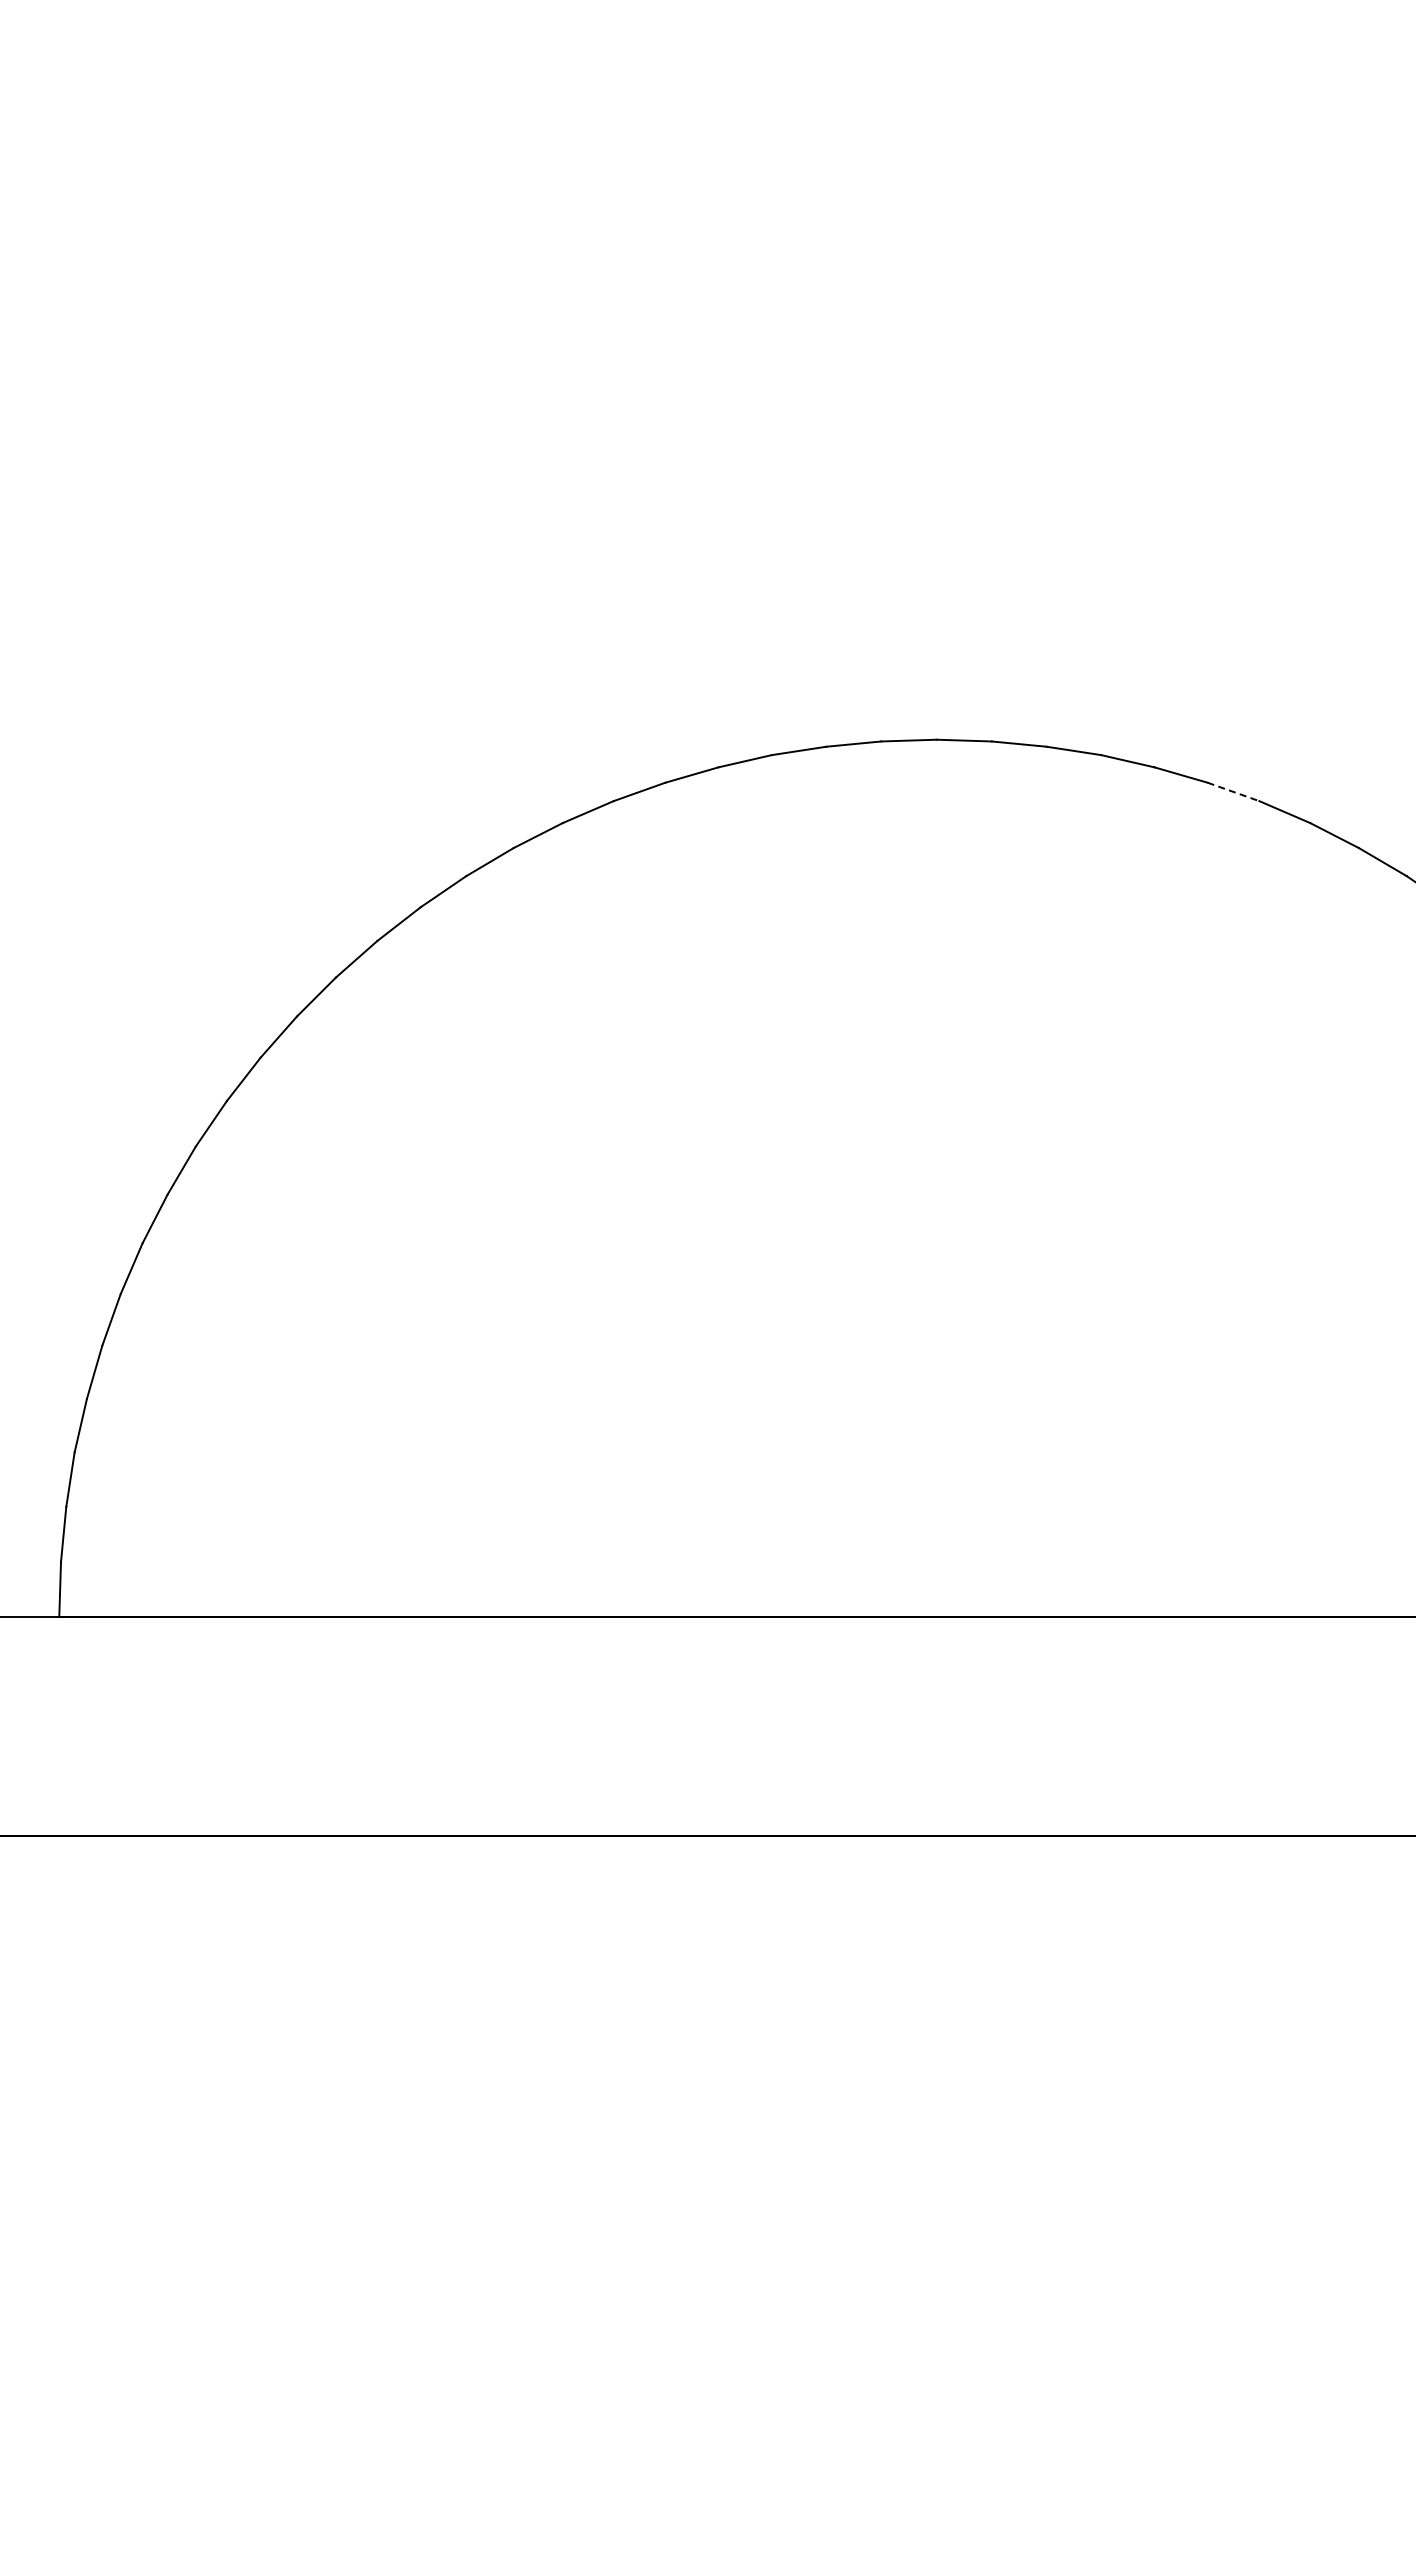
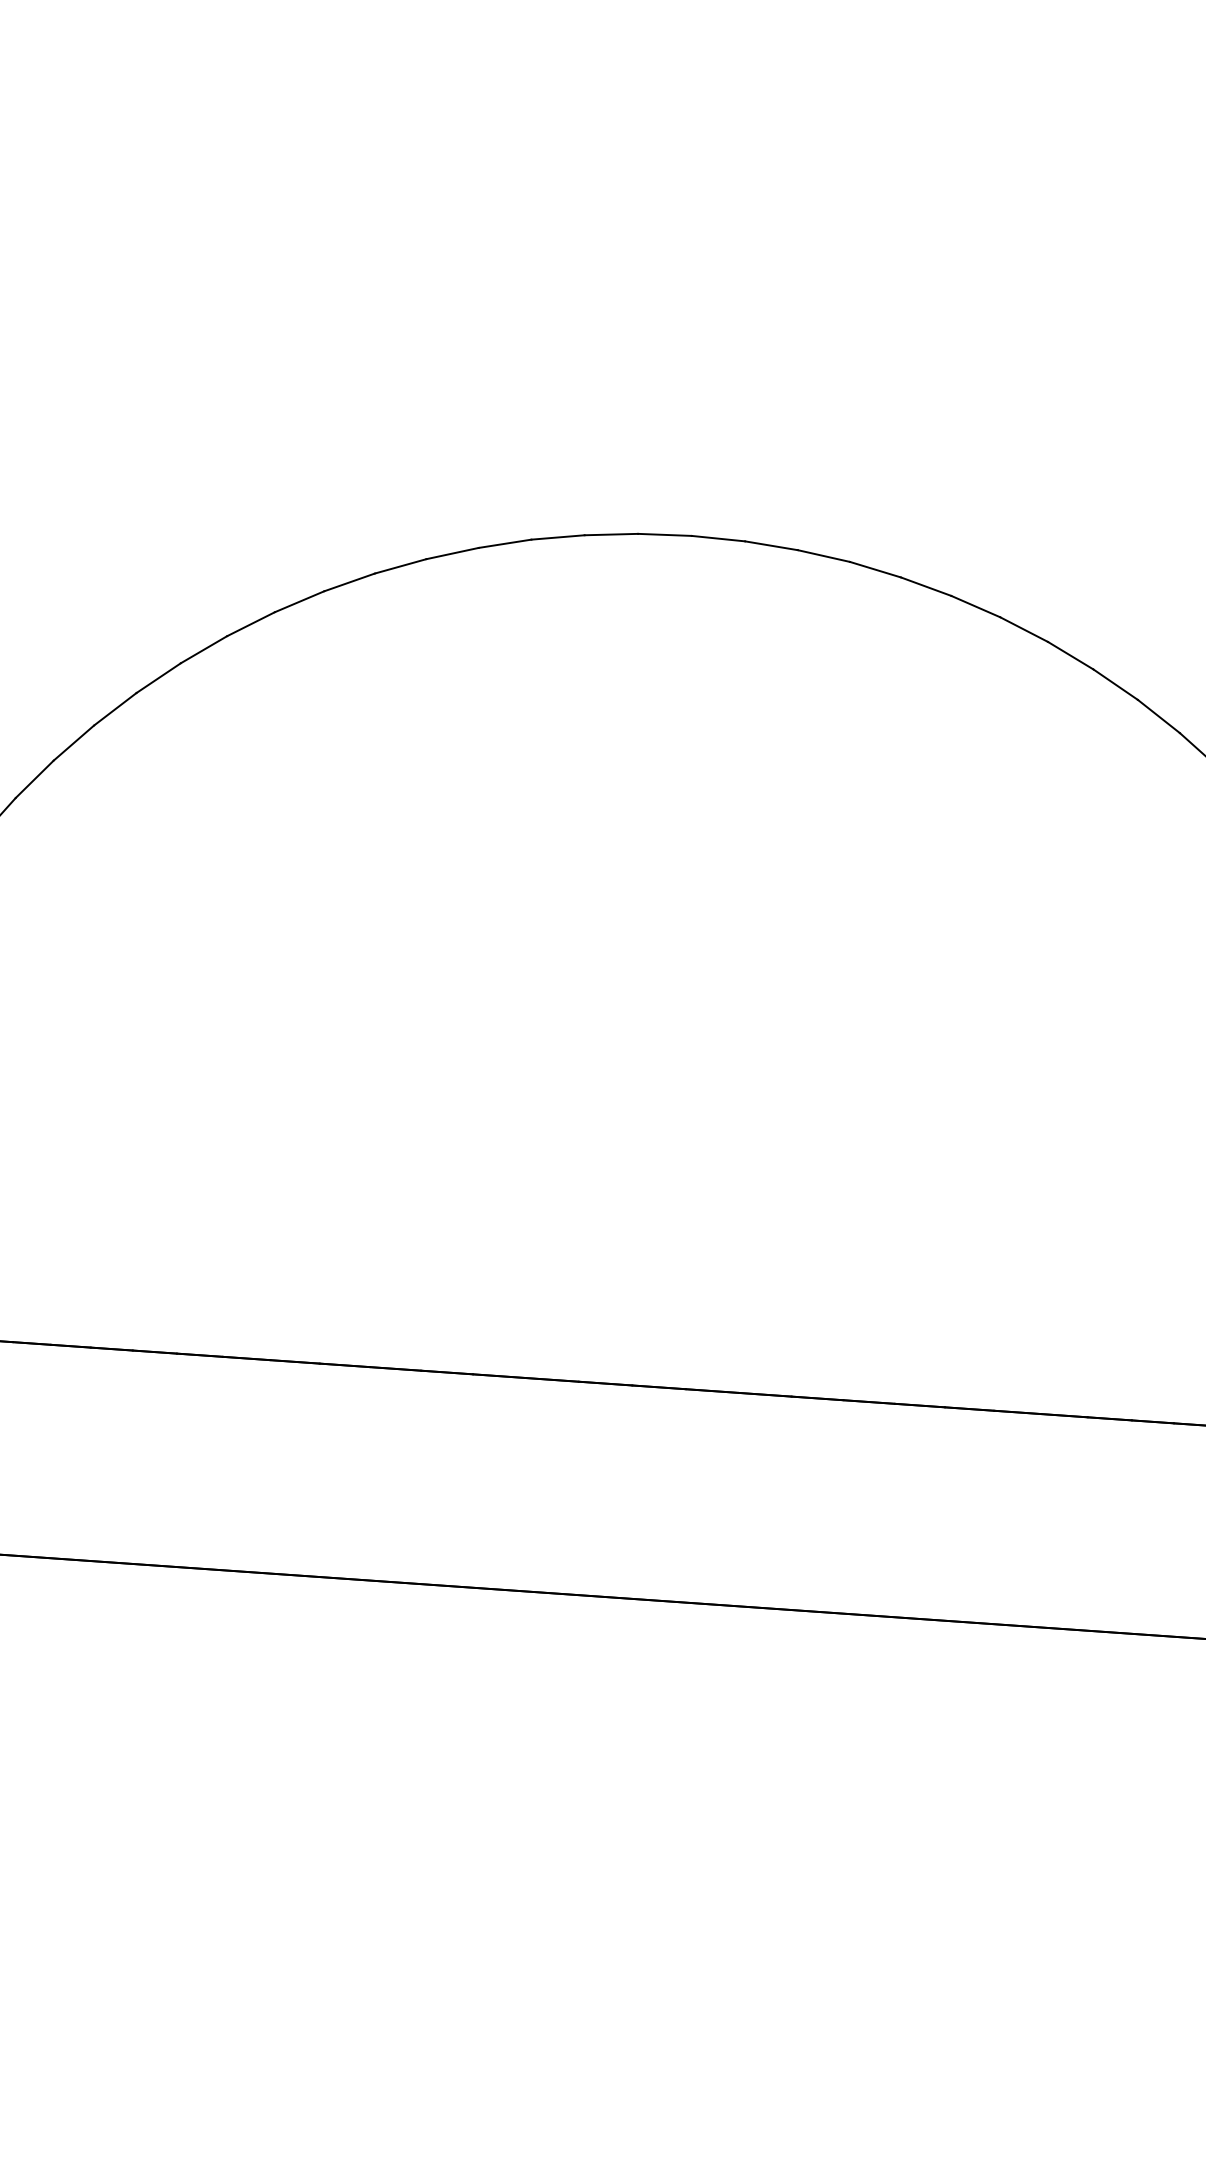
line: (1233, 792) -> (975, 607), dashed -> solid

